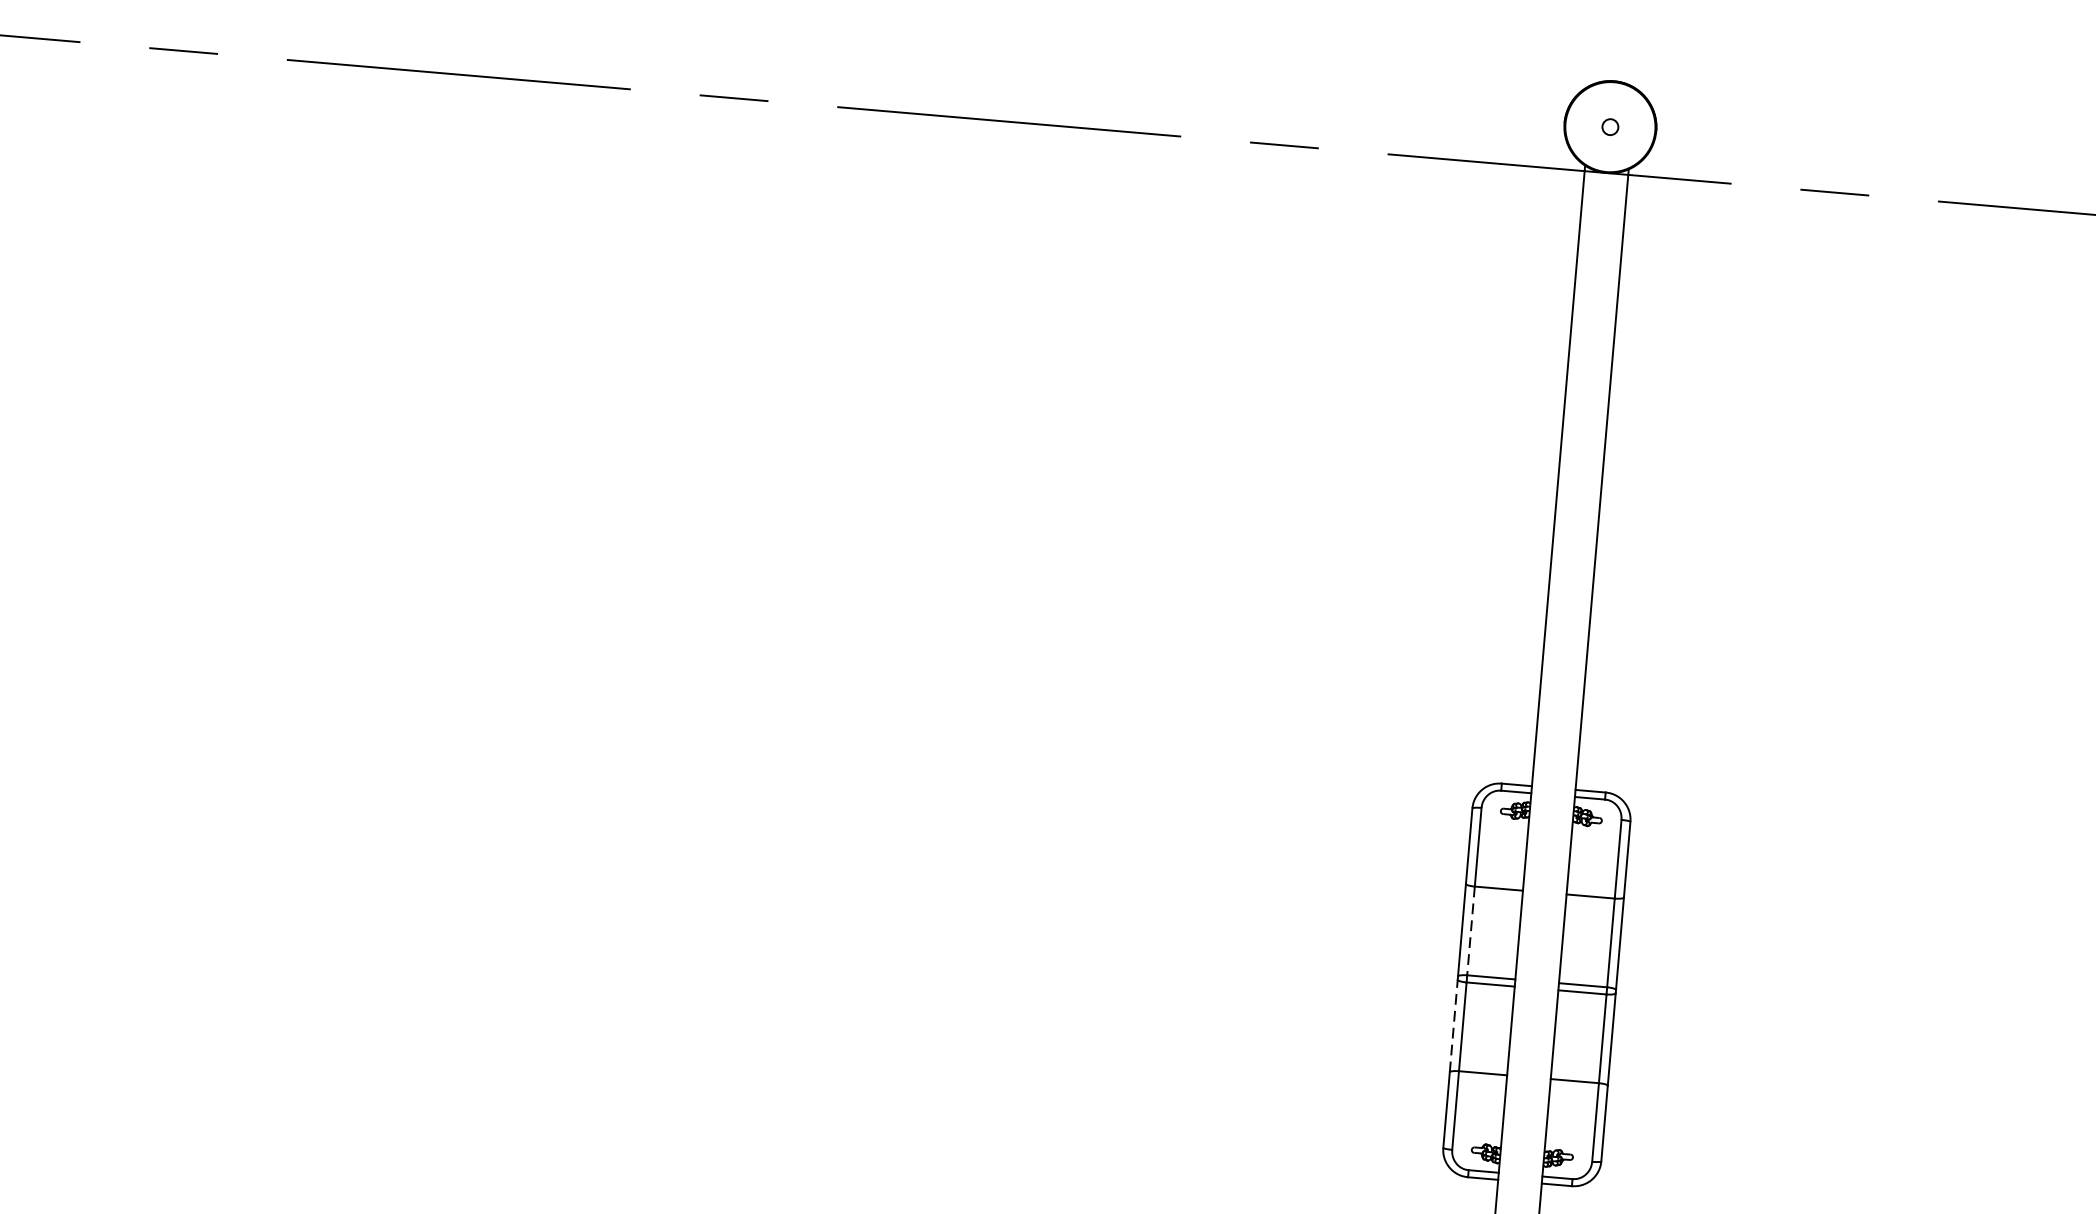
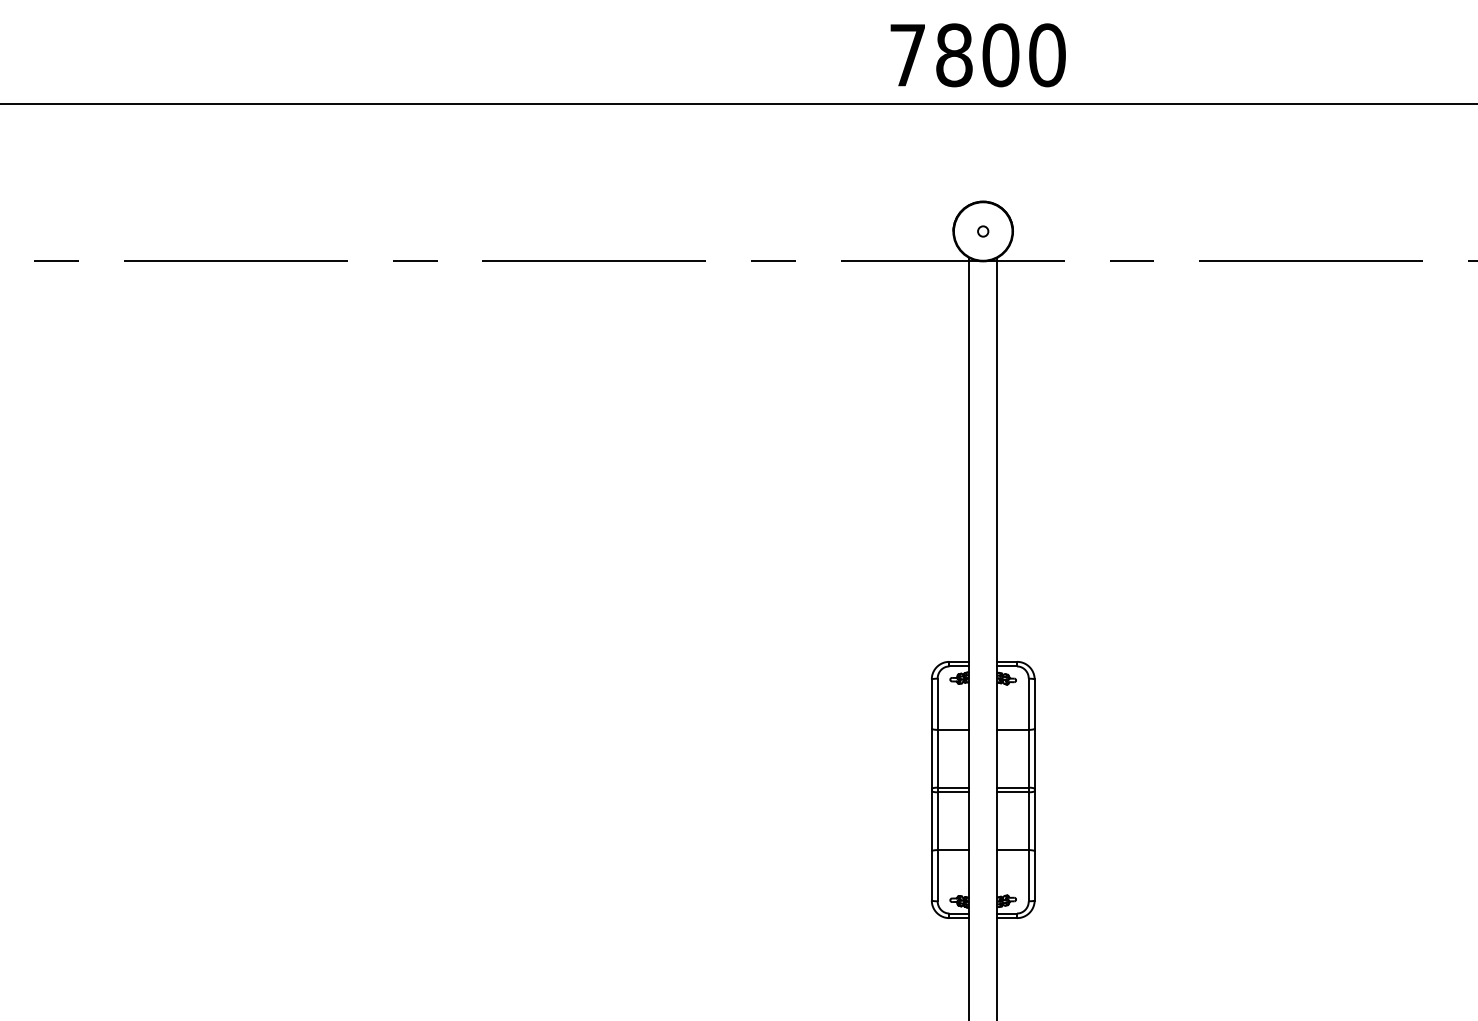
line: (1470, 930) -> (937, 758), dashed -> solid
line: (1453, 1024) -> (931, 820), dashed -> solid

